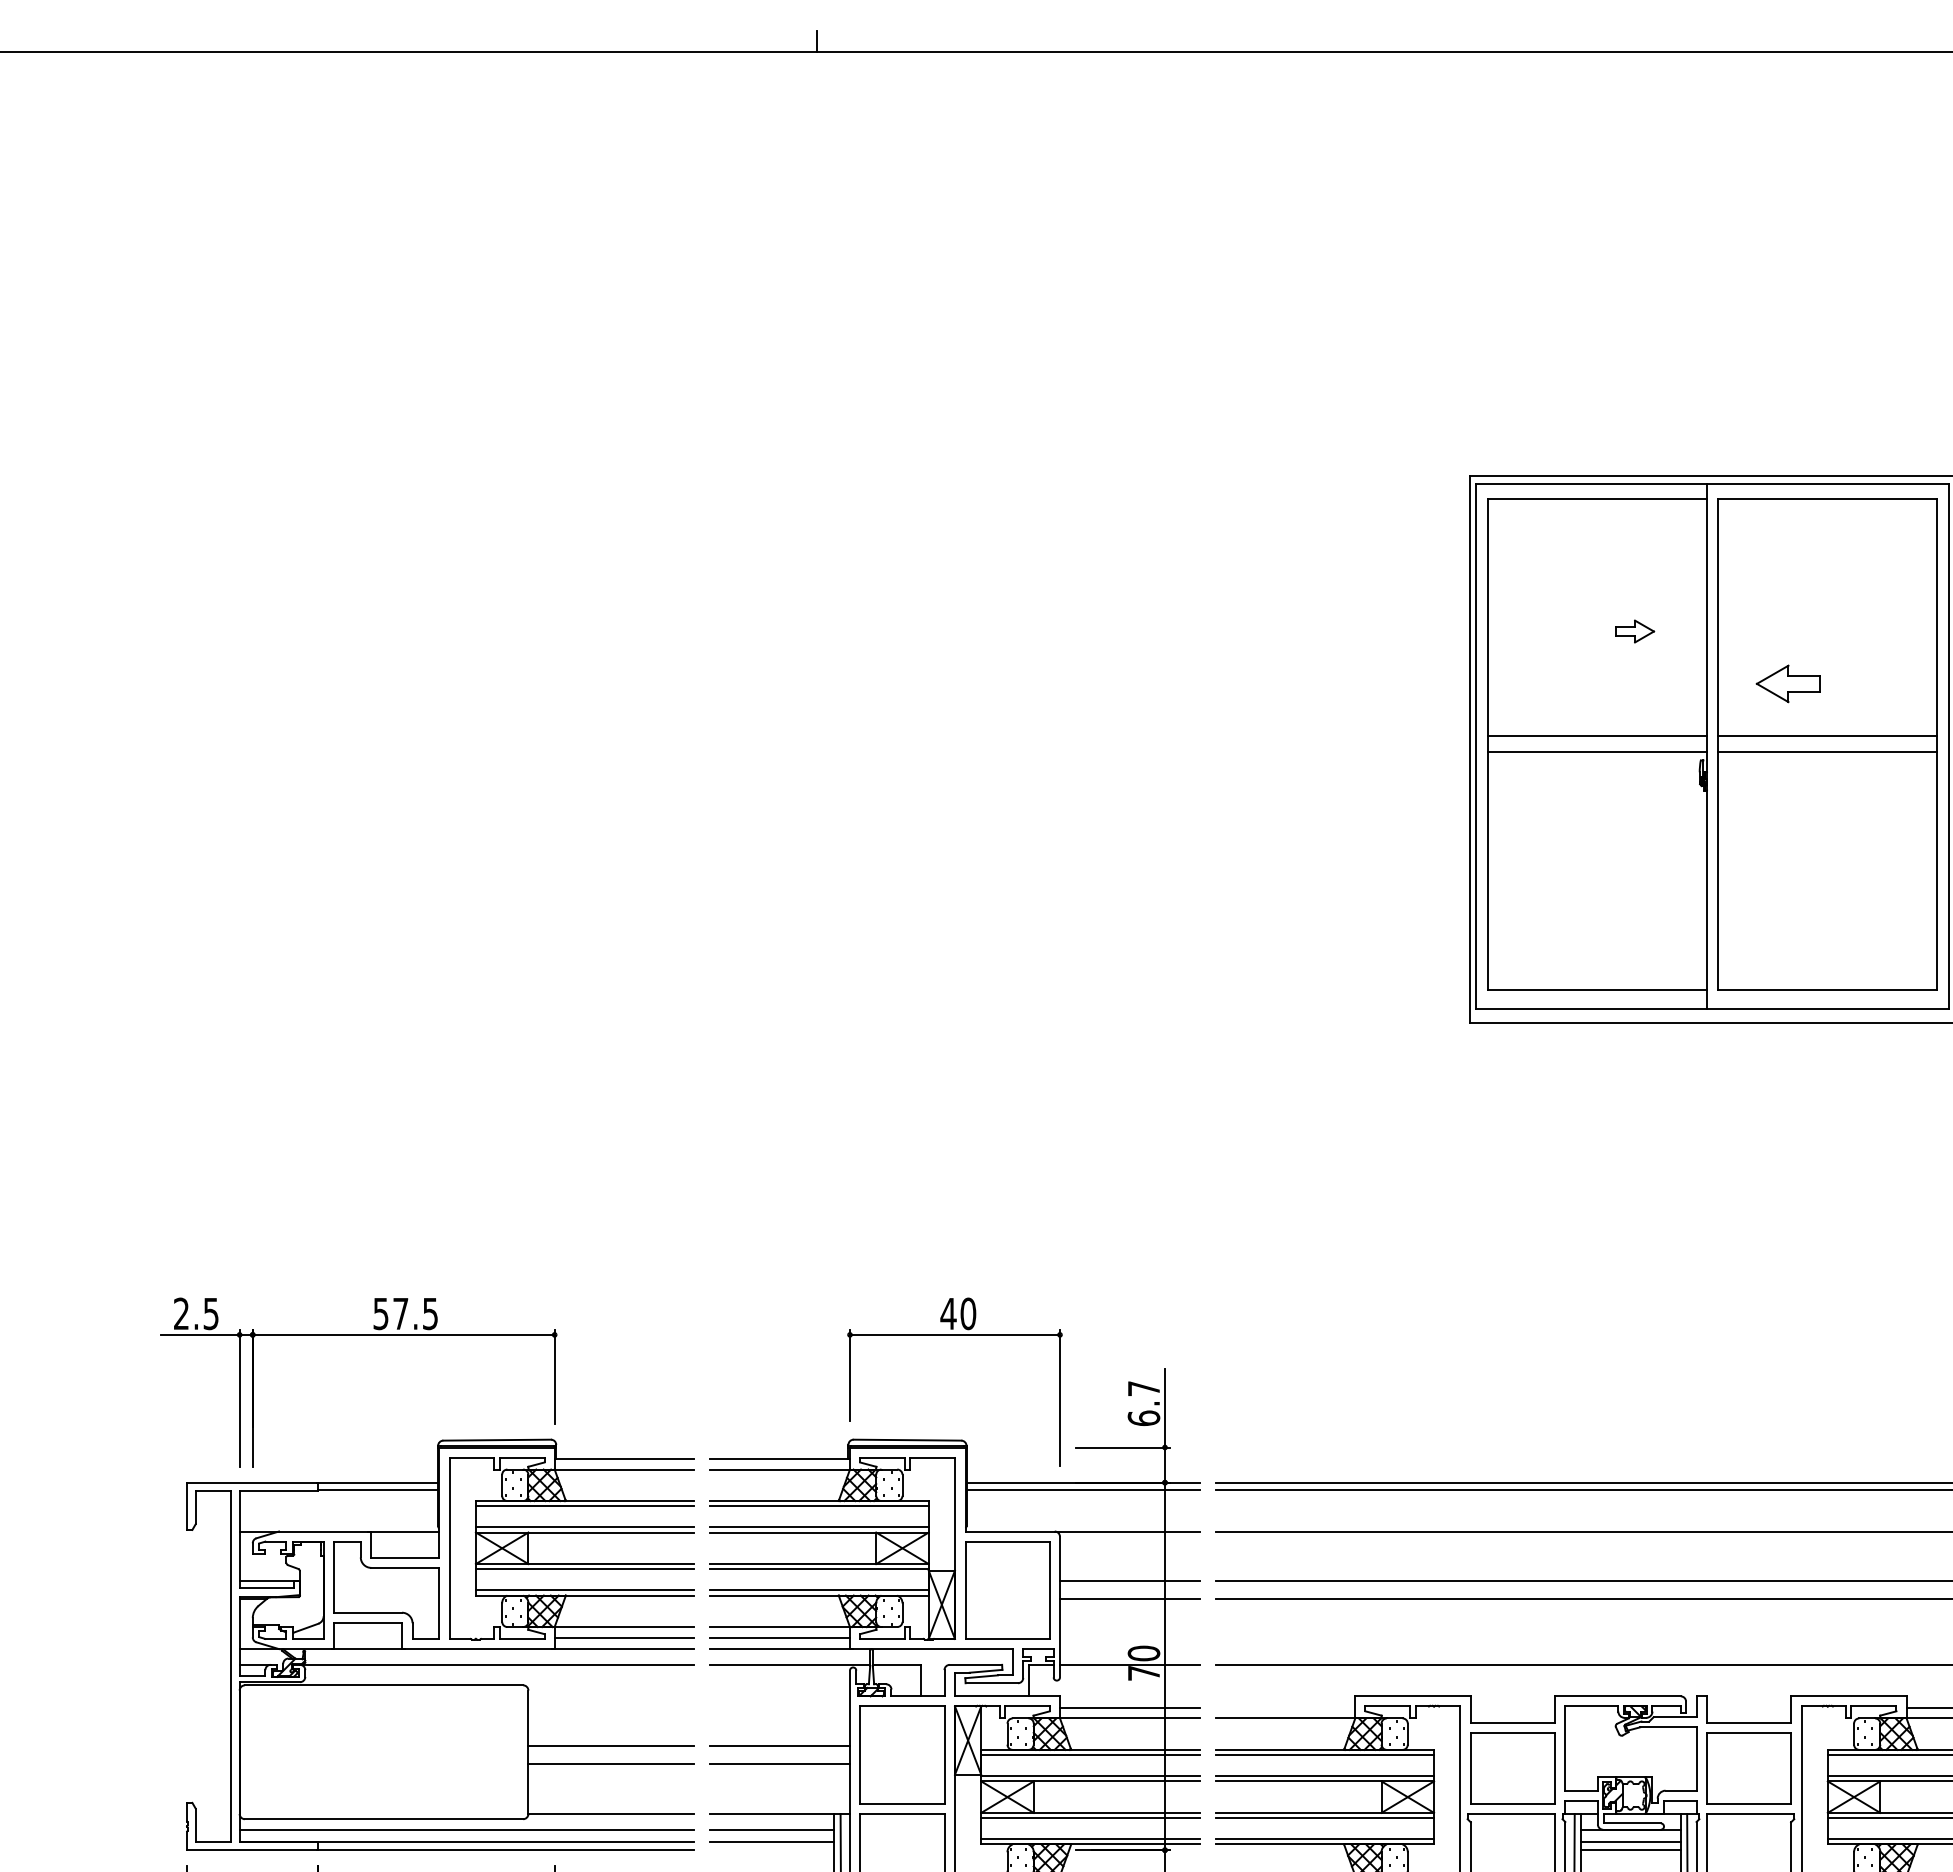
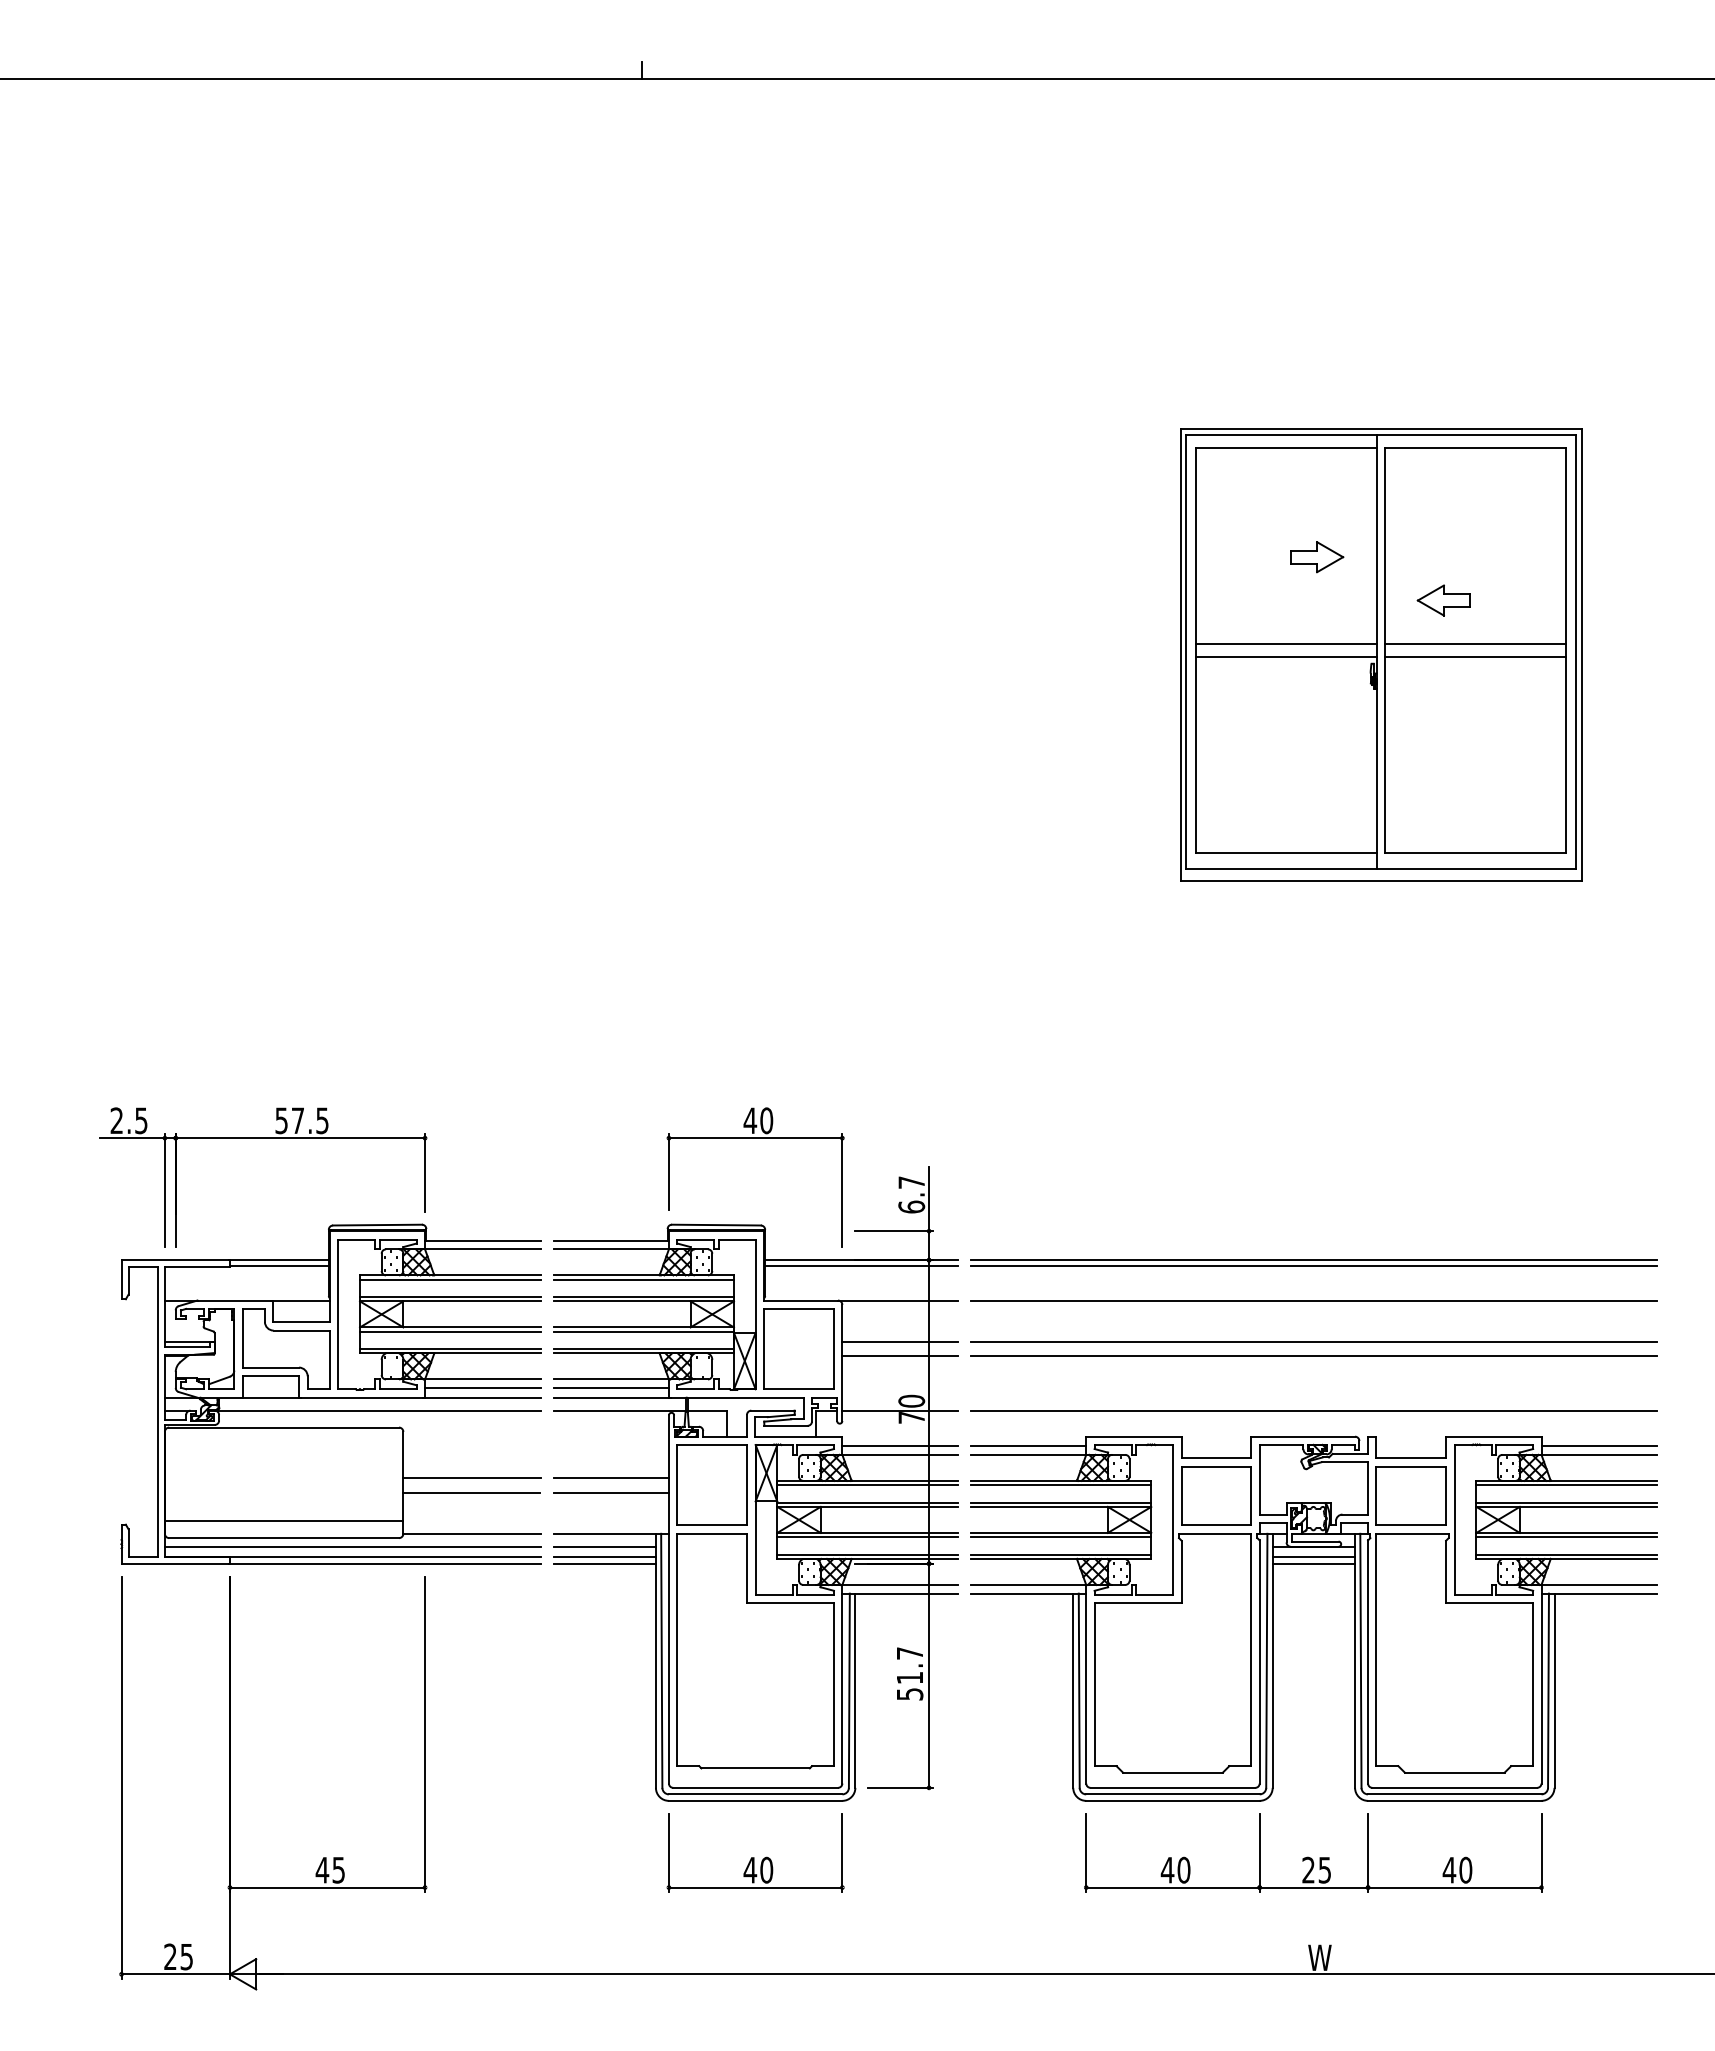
part: (1635, 631) -> (1317, 557), size x1.67
line: (1285, 1708) -> (1028, 1446), added
line: (383, 1797) -> (283, 1520), added
line: (771, 1849) -> (604, 1563), added

